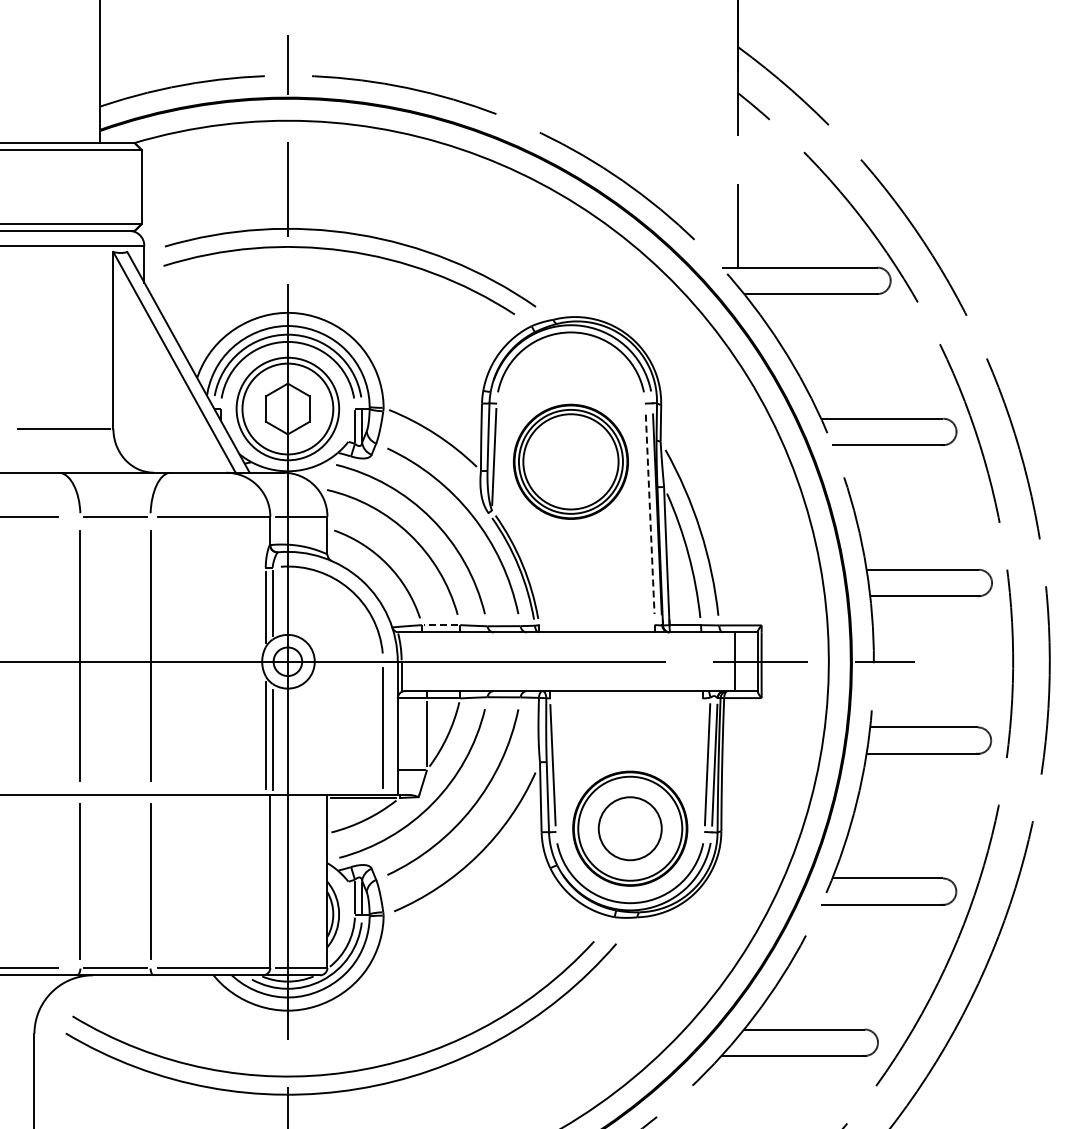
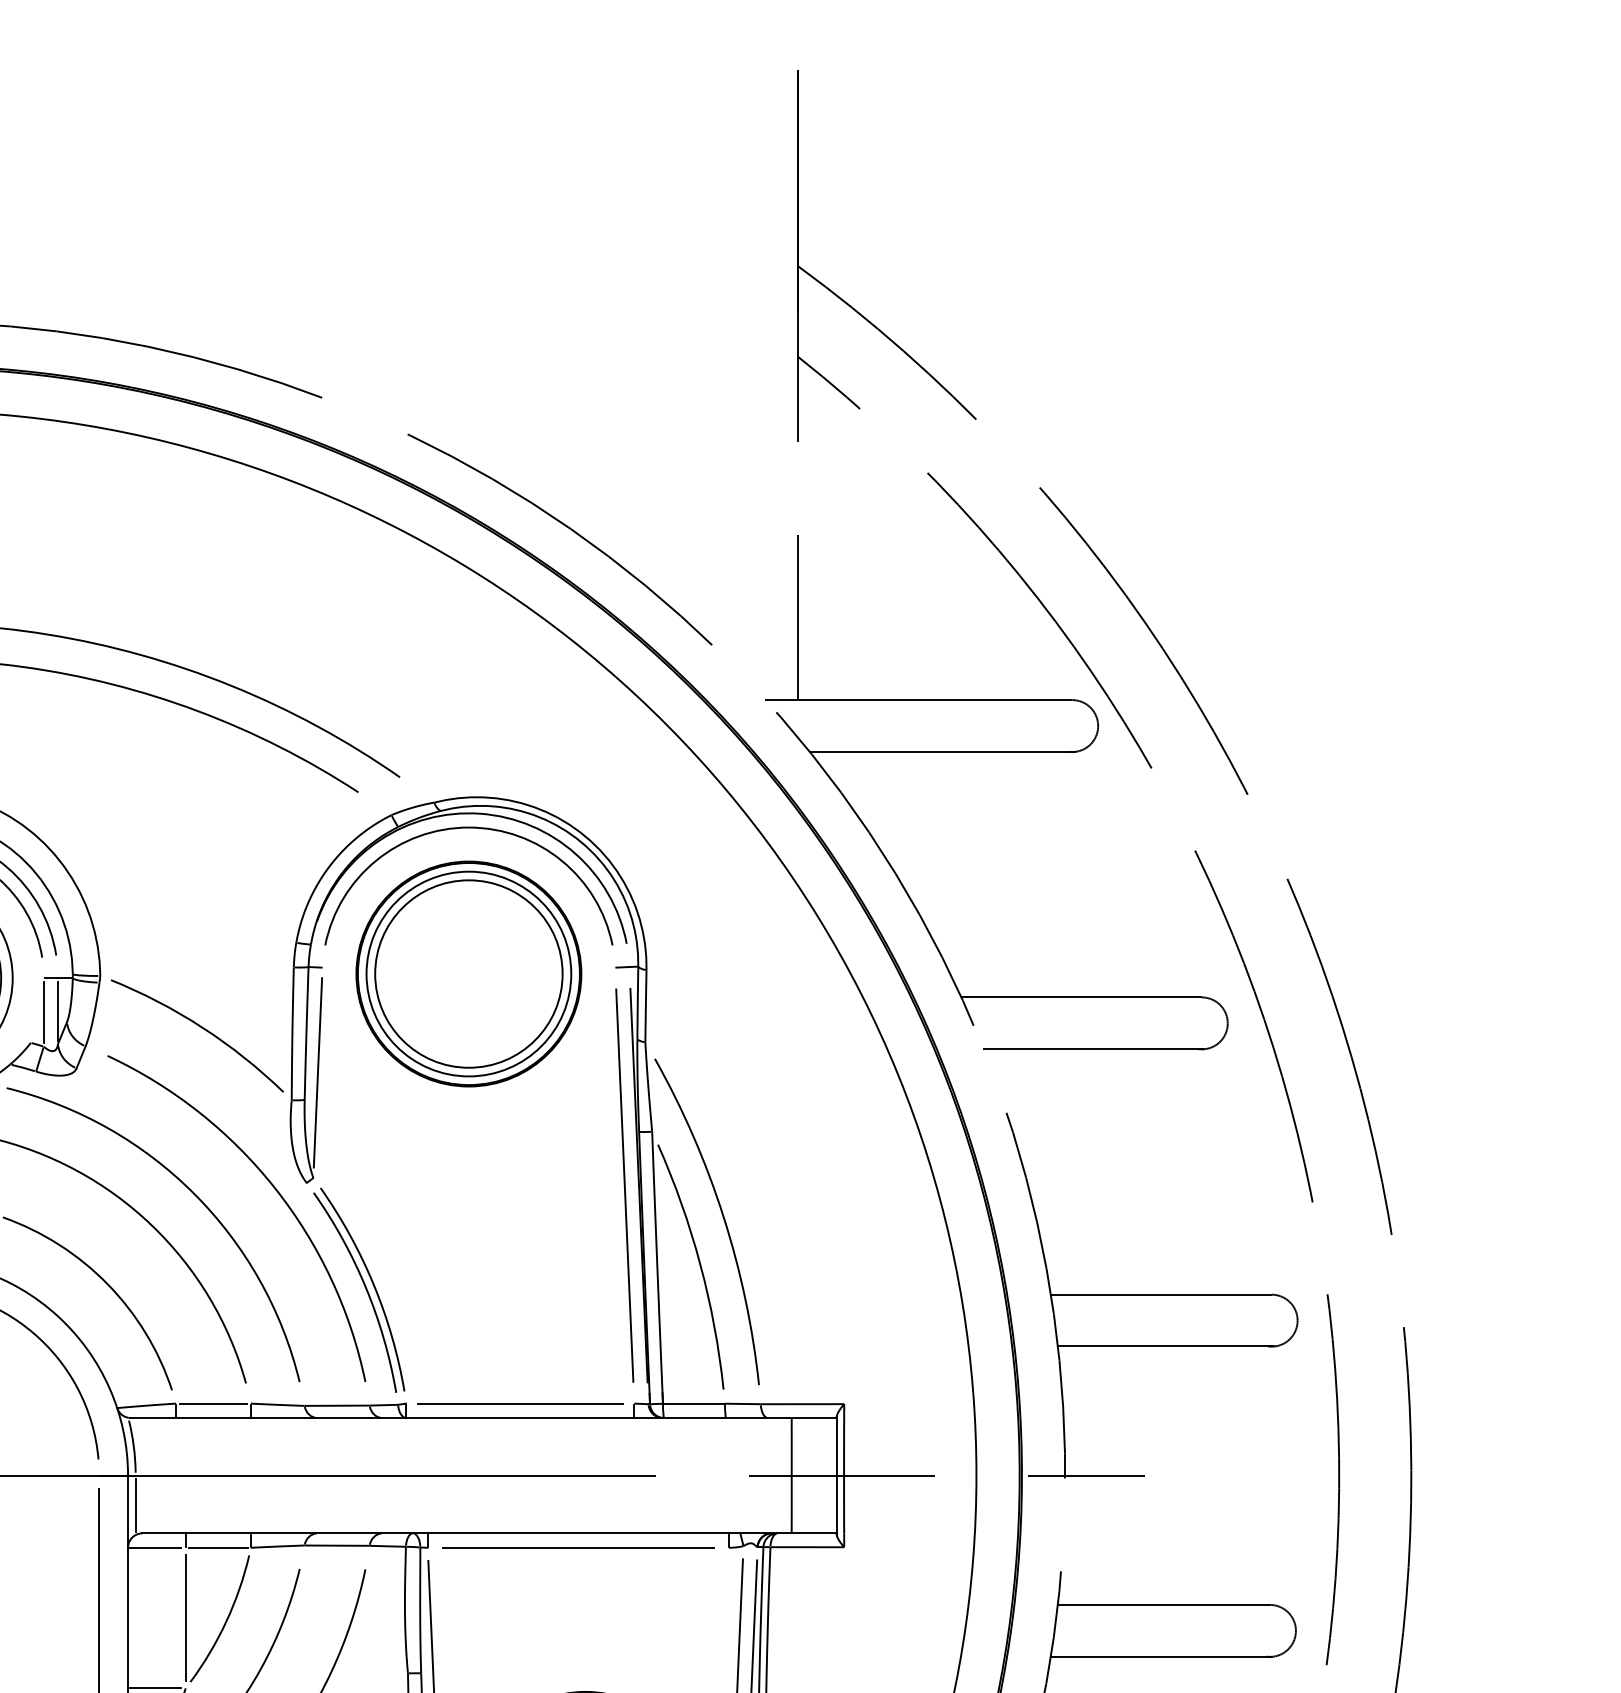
part: (570, 461) -> (467, 973), moved
line: (650, 514) -> (625, 1185), dashed -> solid
line: (440, 625) -> (212, 1404), dashed -> solid
line: (597, 625) -> (521, 1404), added
line: (626, 698) -> (578, 1547), added

